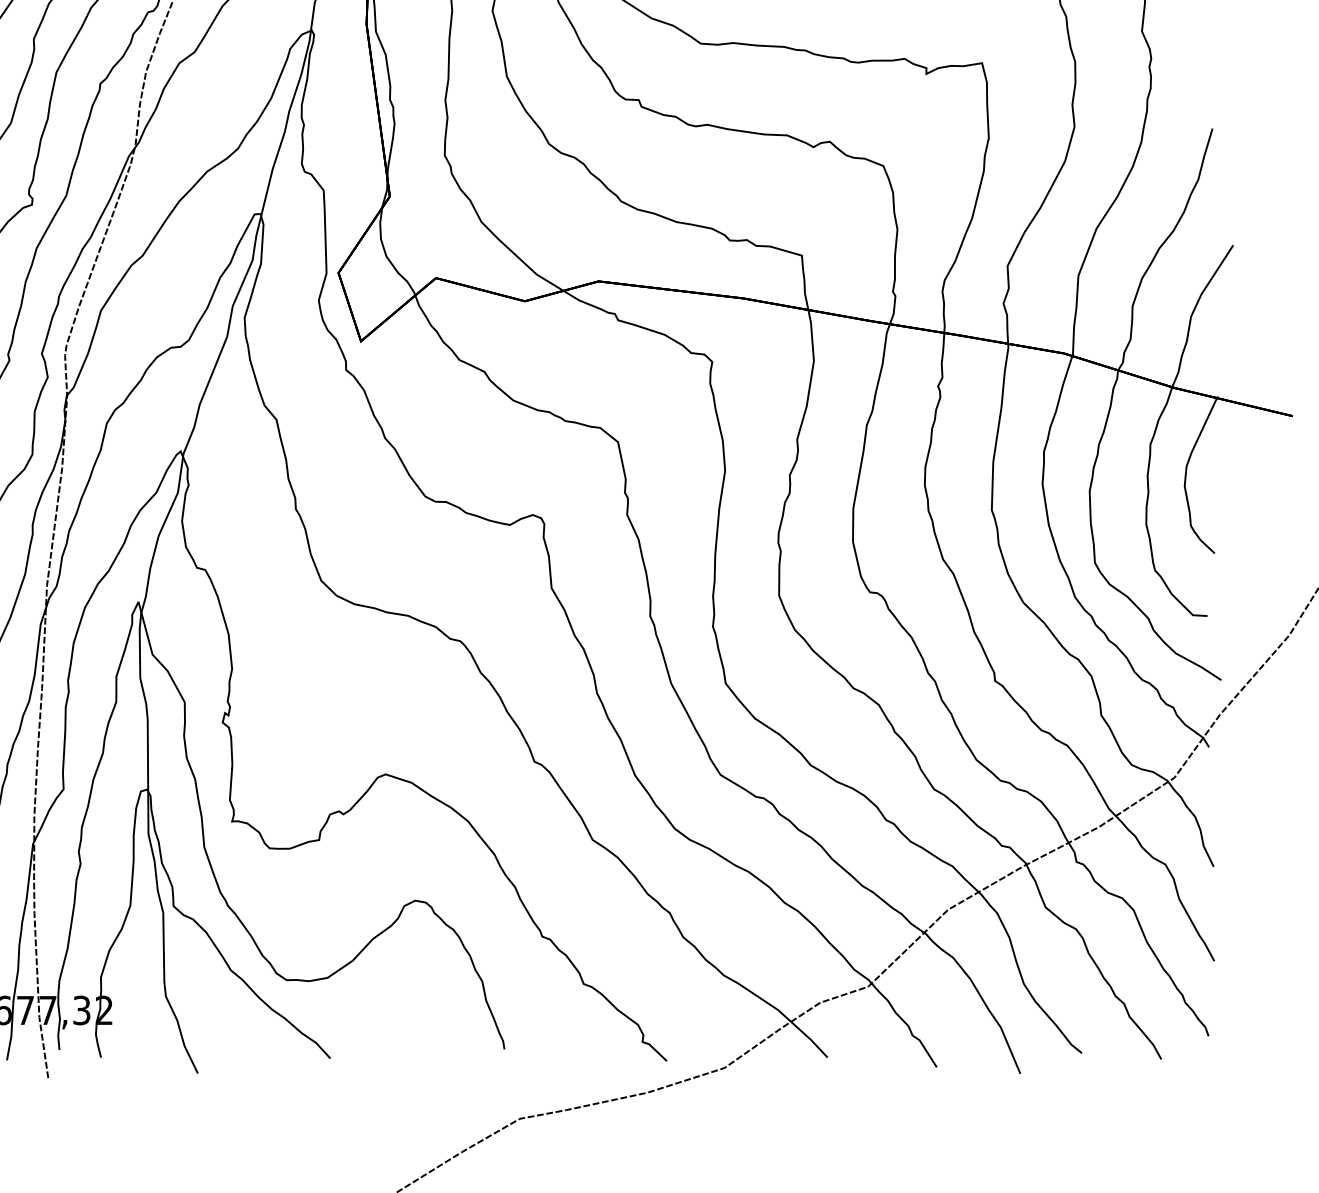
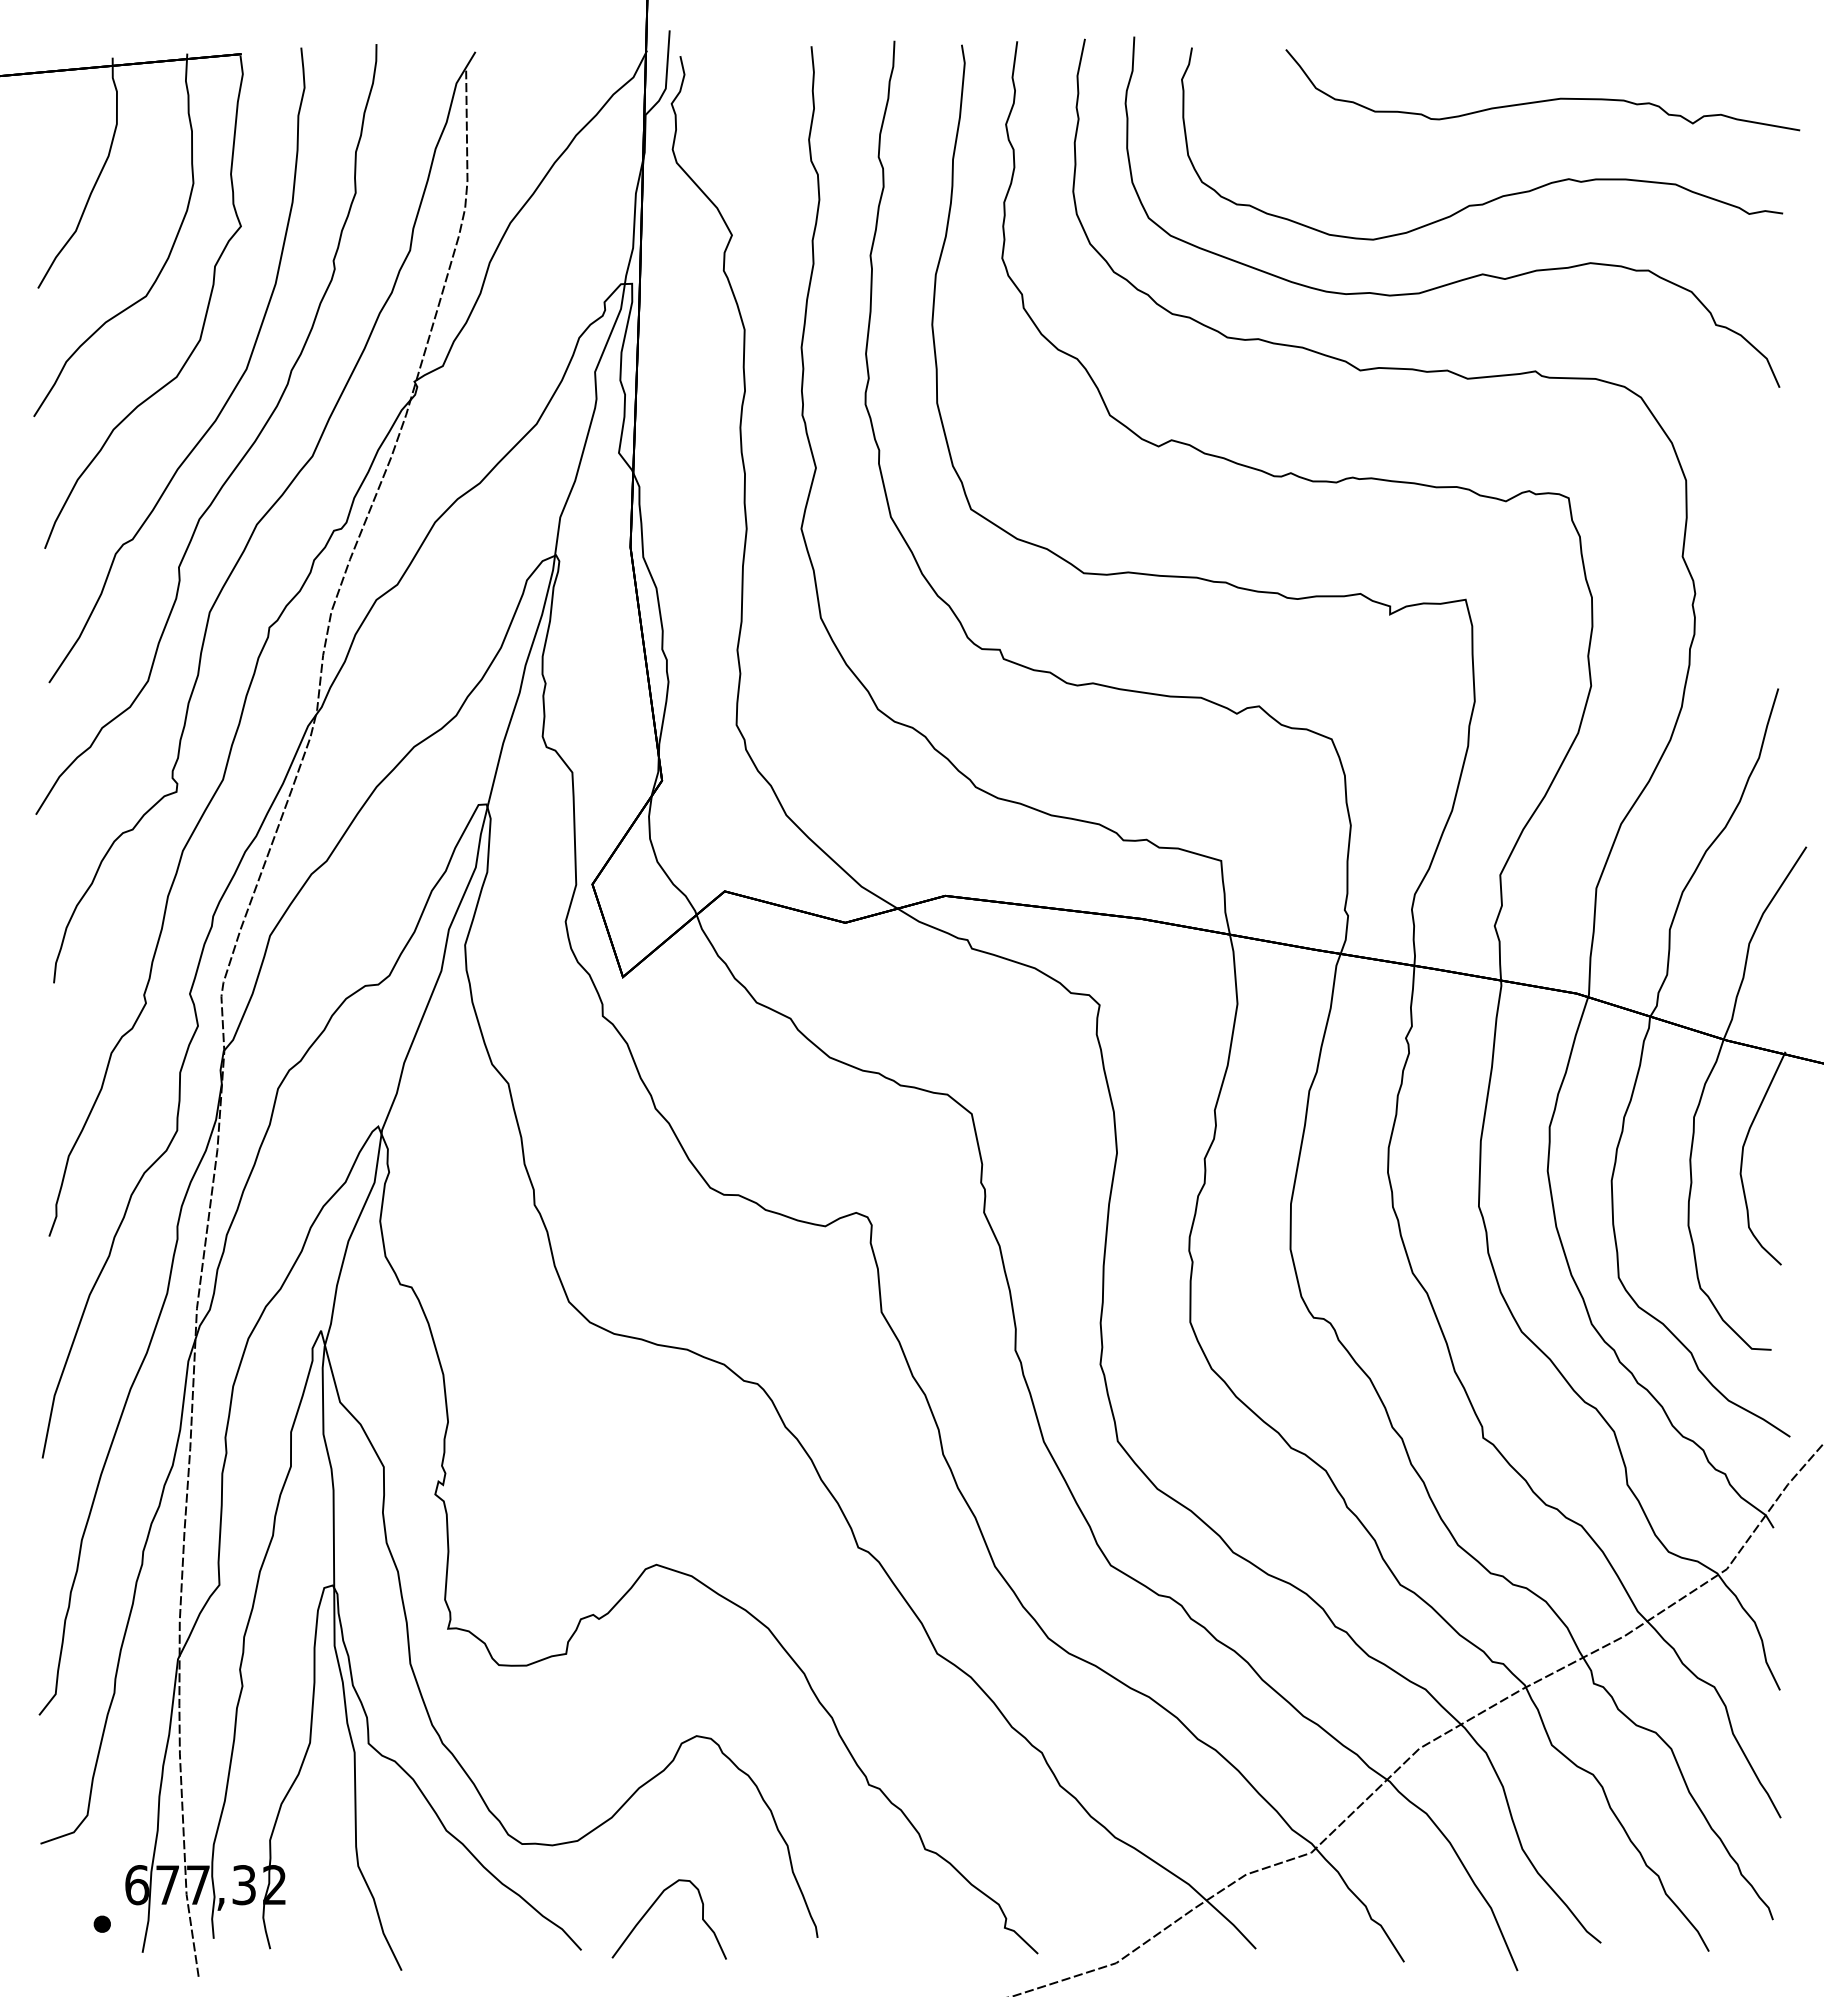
curve: (384, 1024) -> (654, 1904), added

